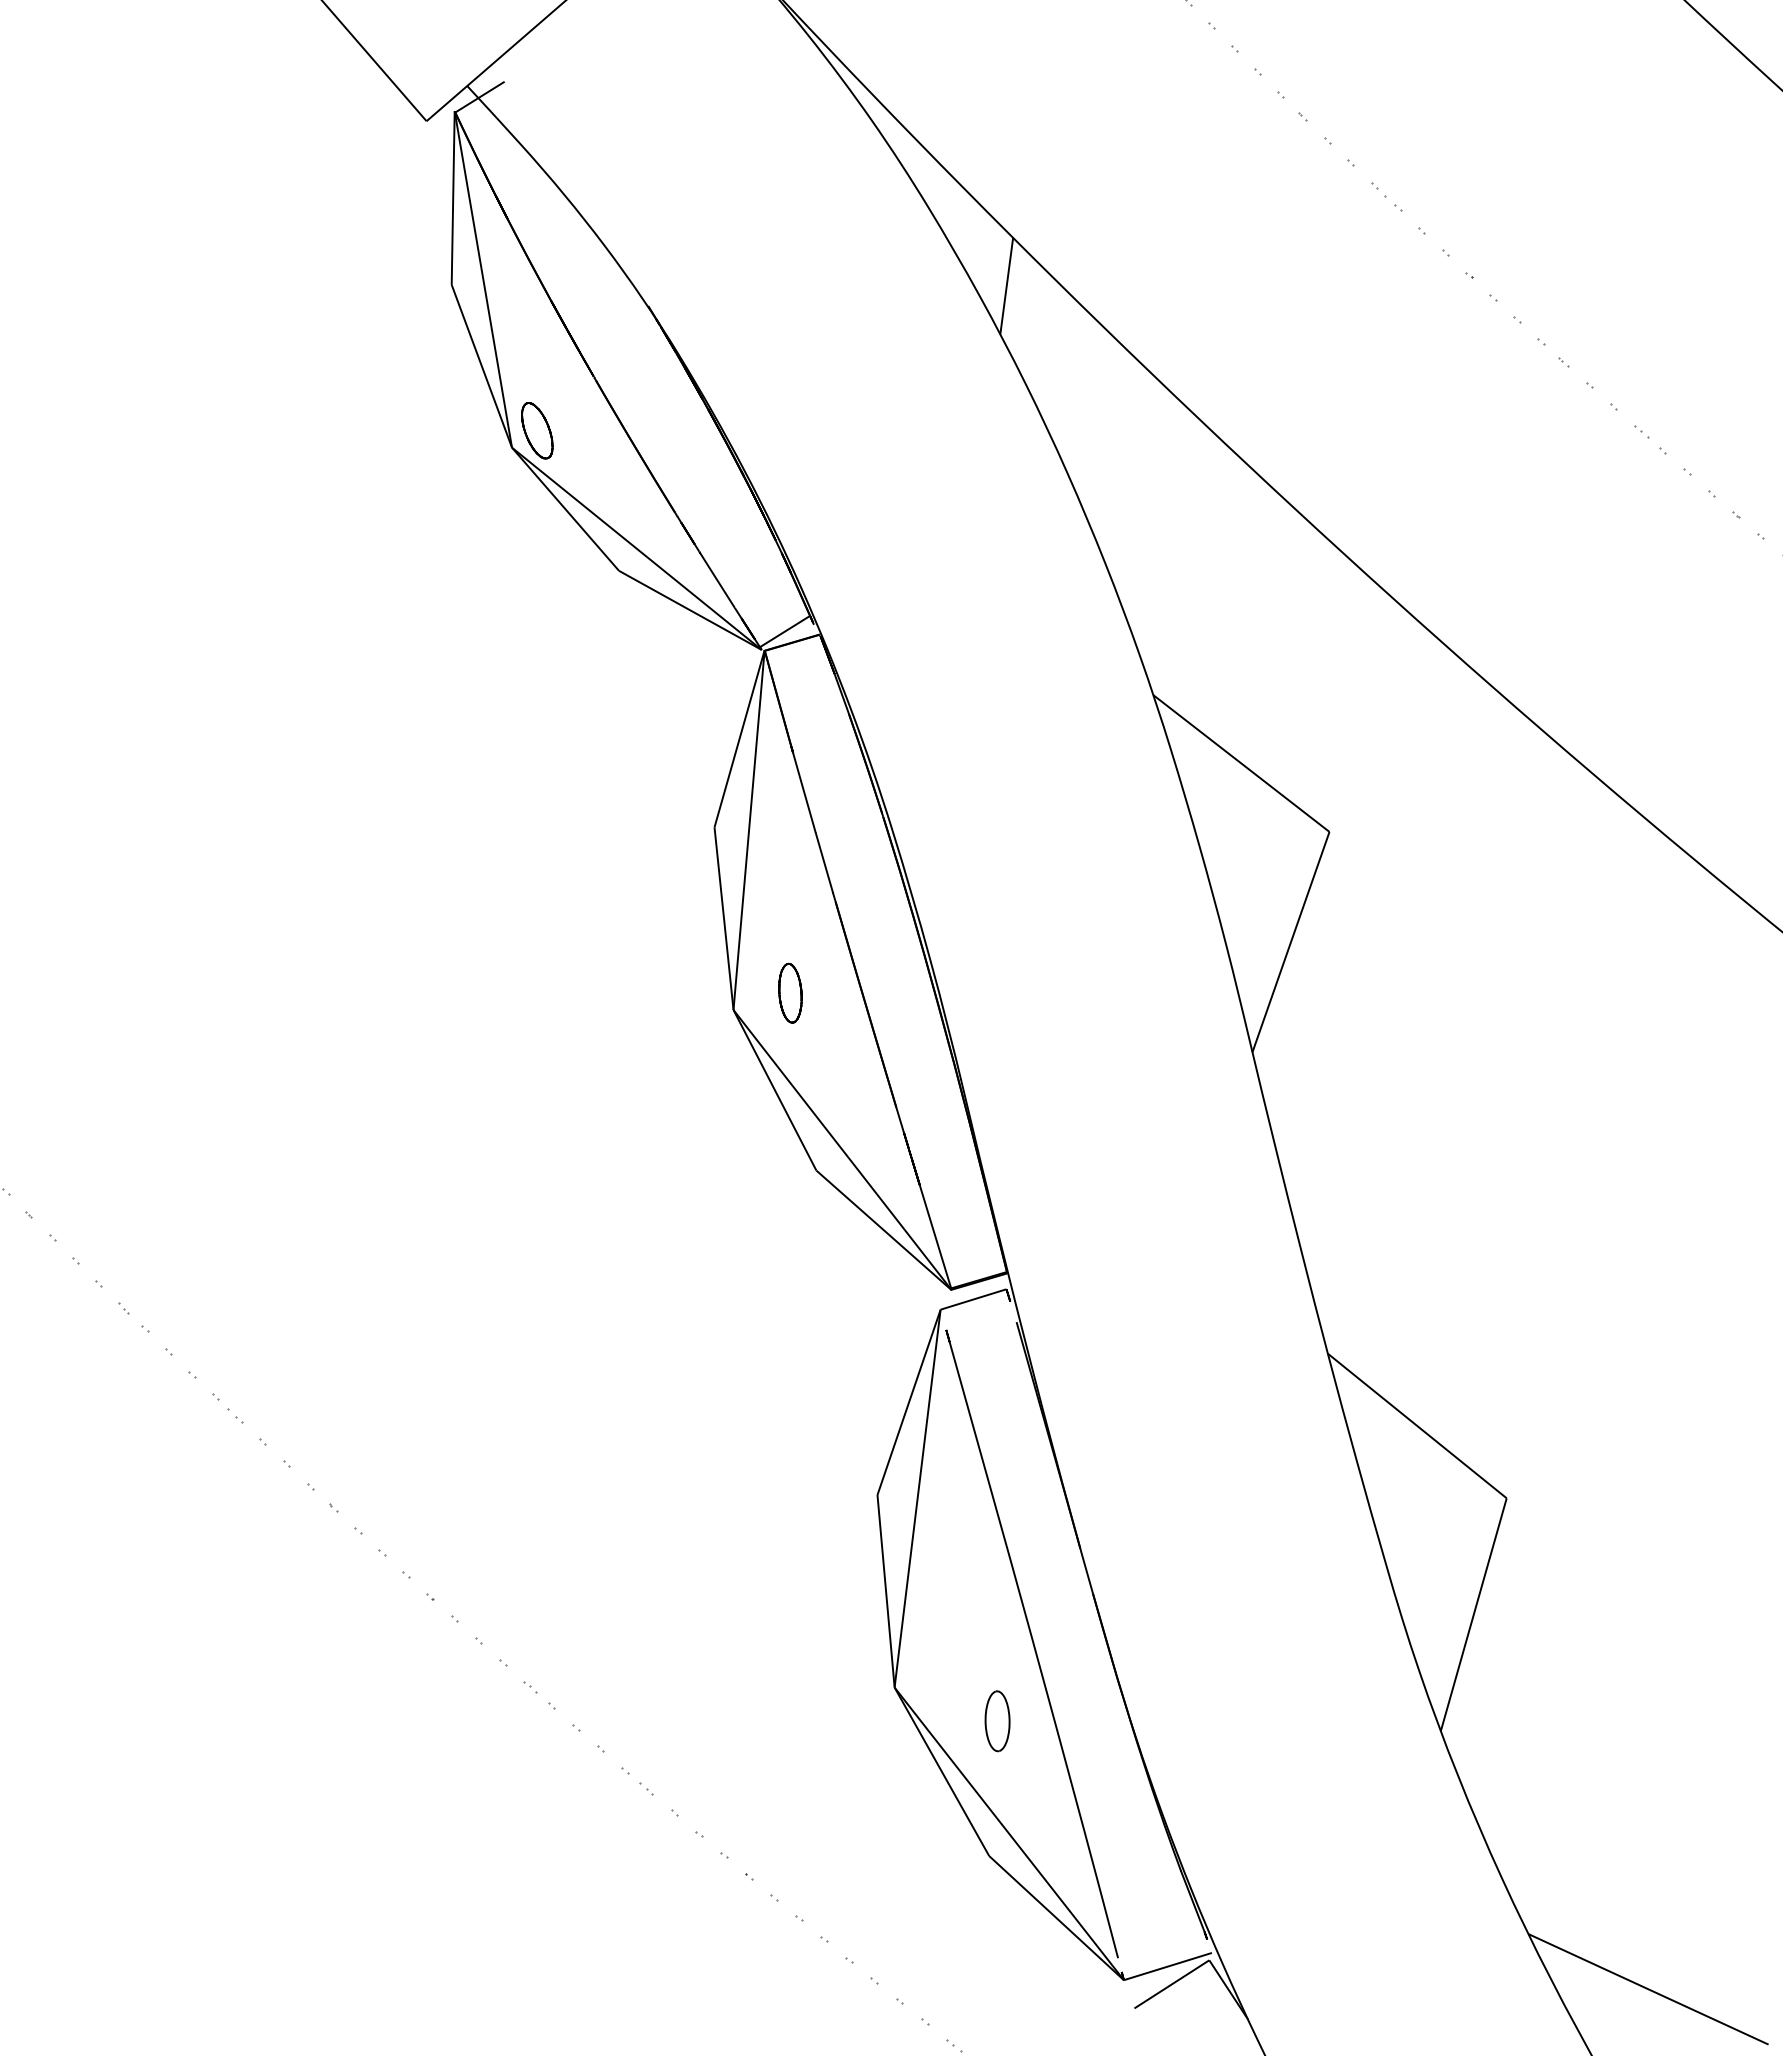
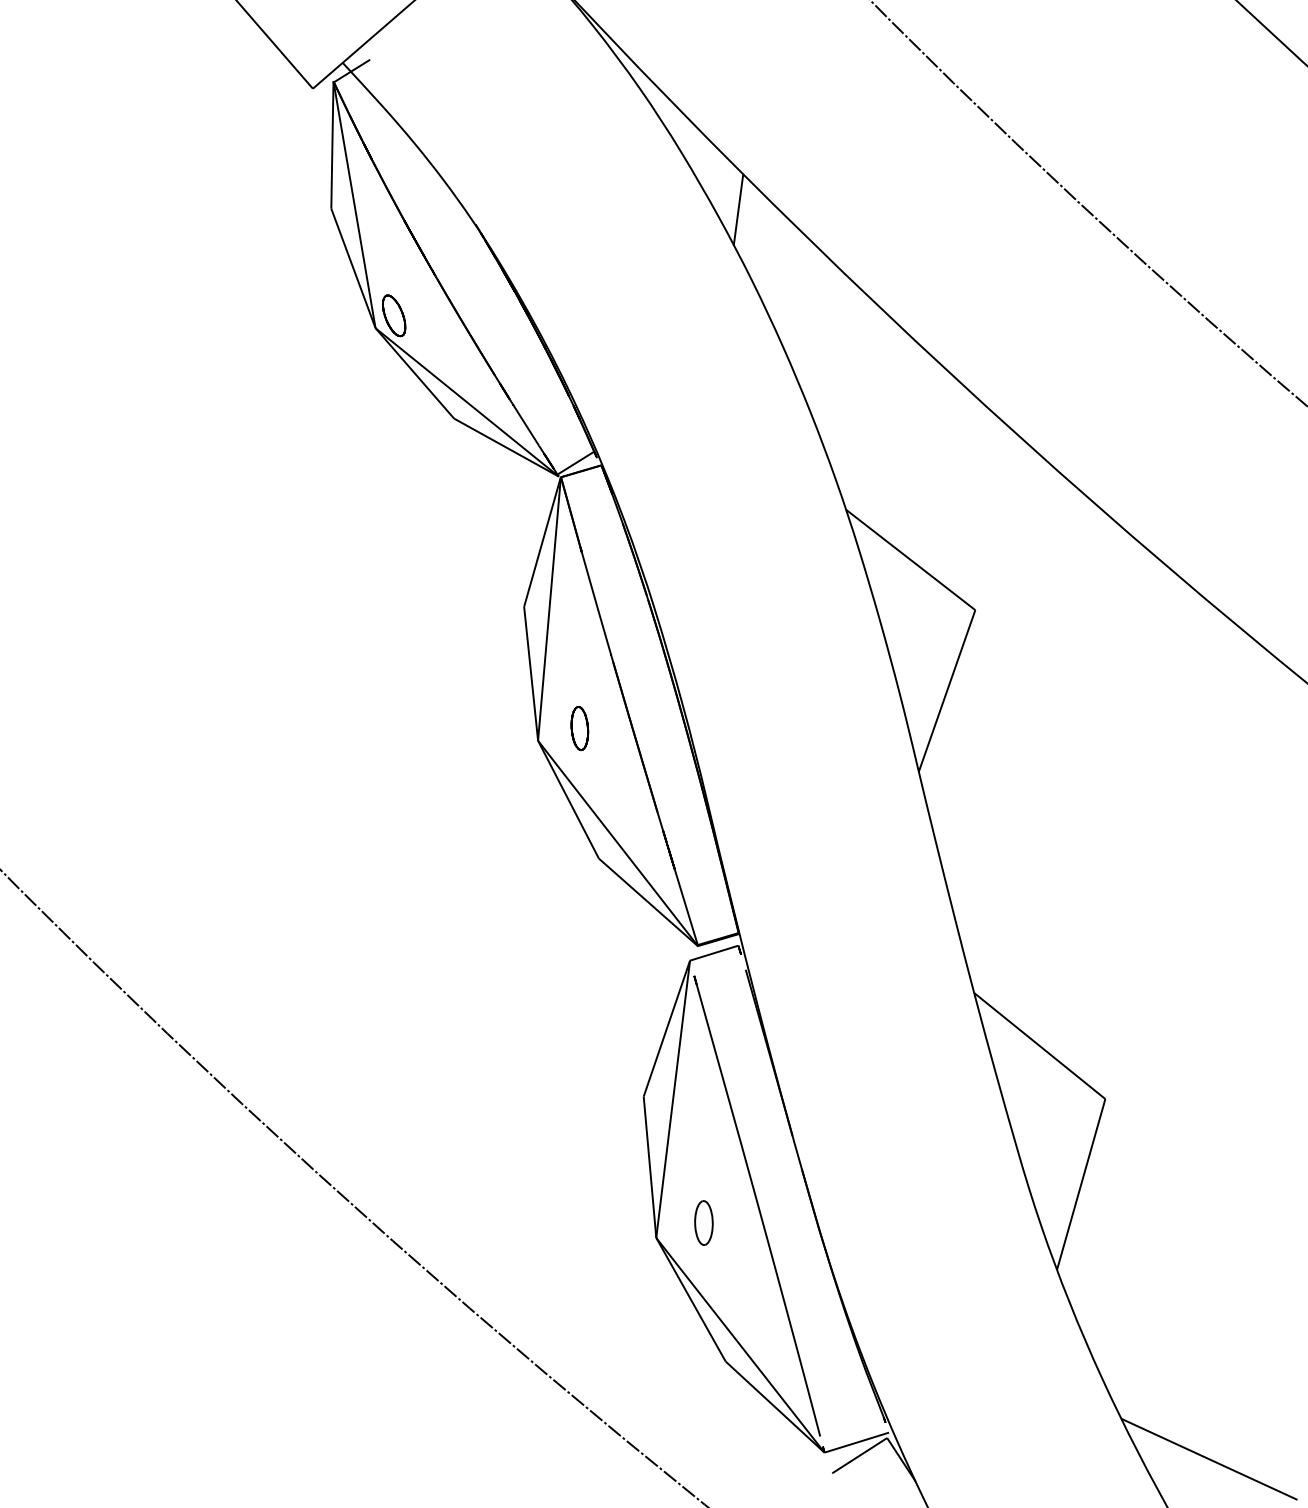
part: (997, 1721) -> (703, 1223), moved

